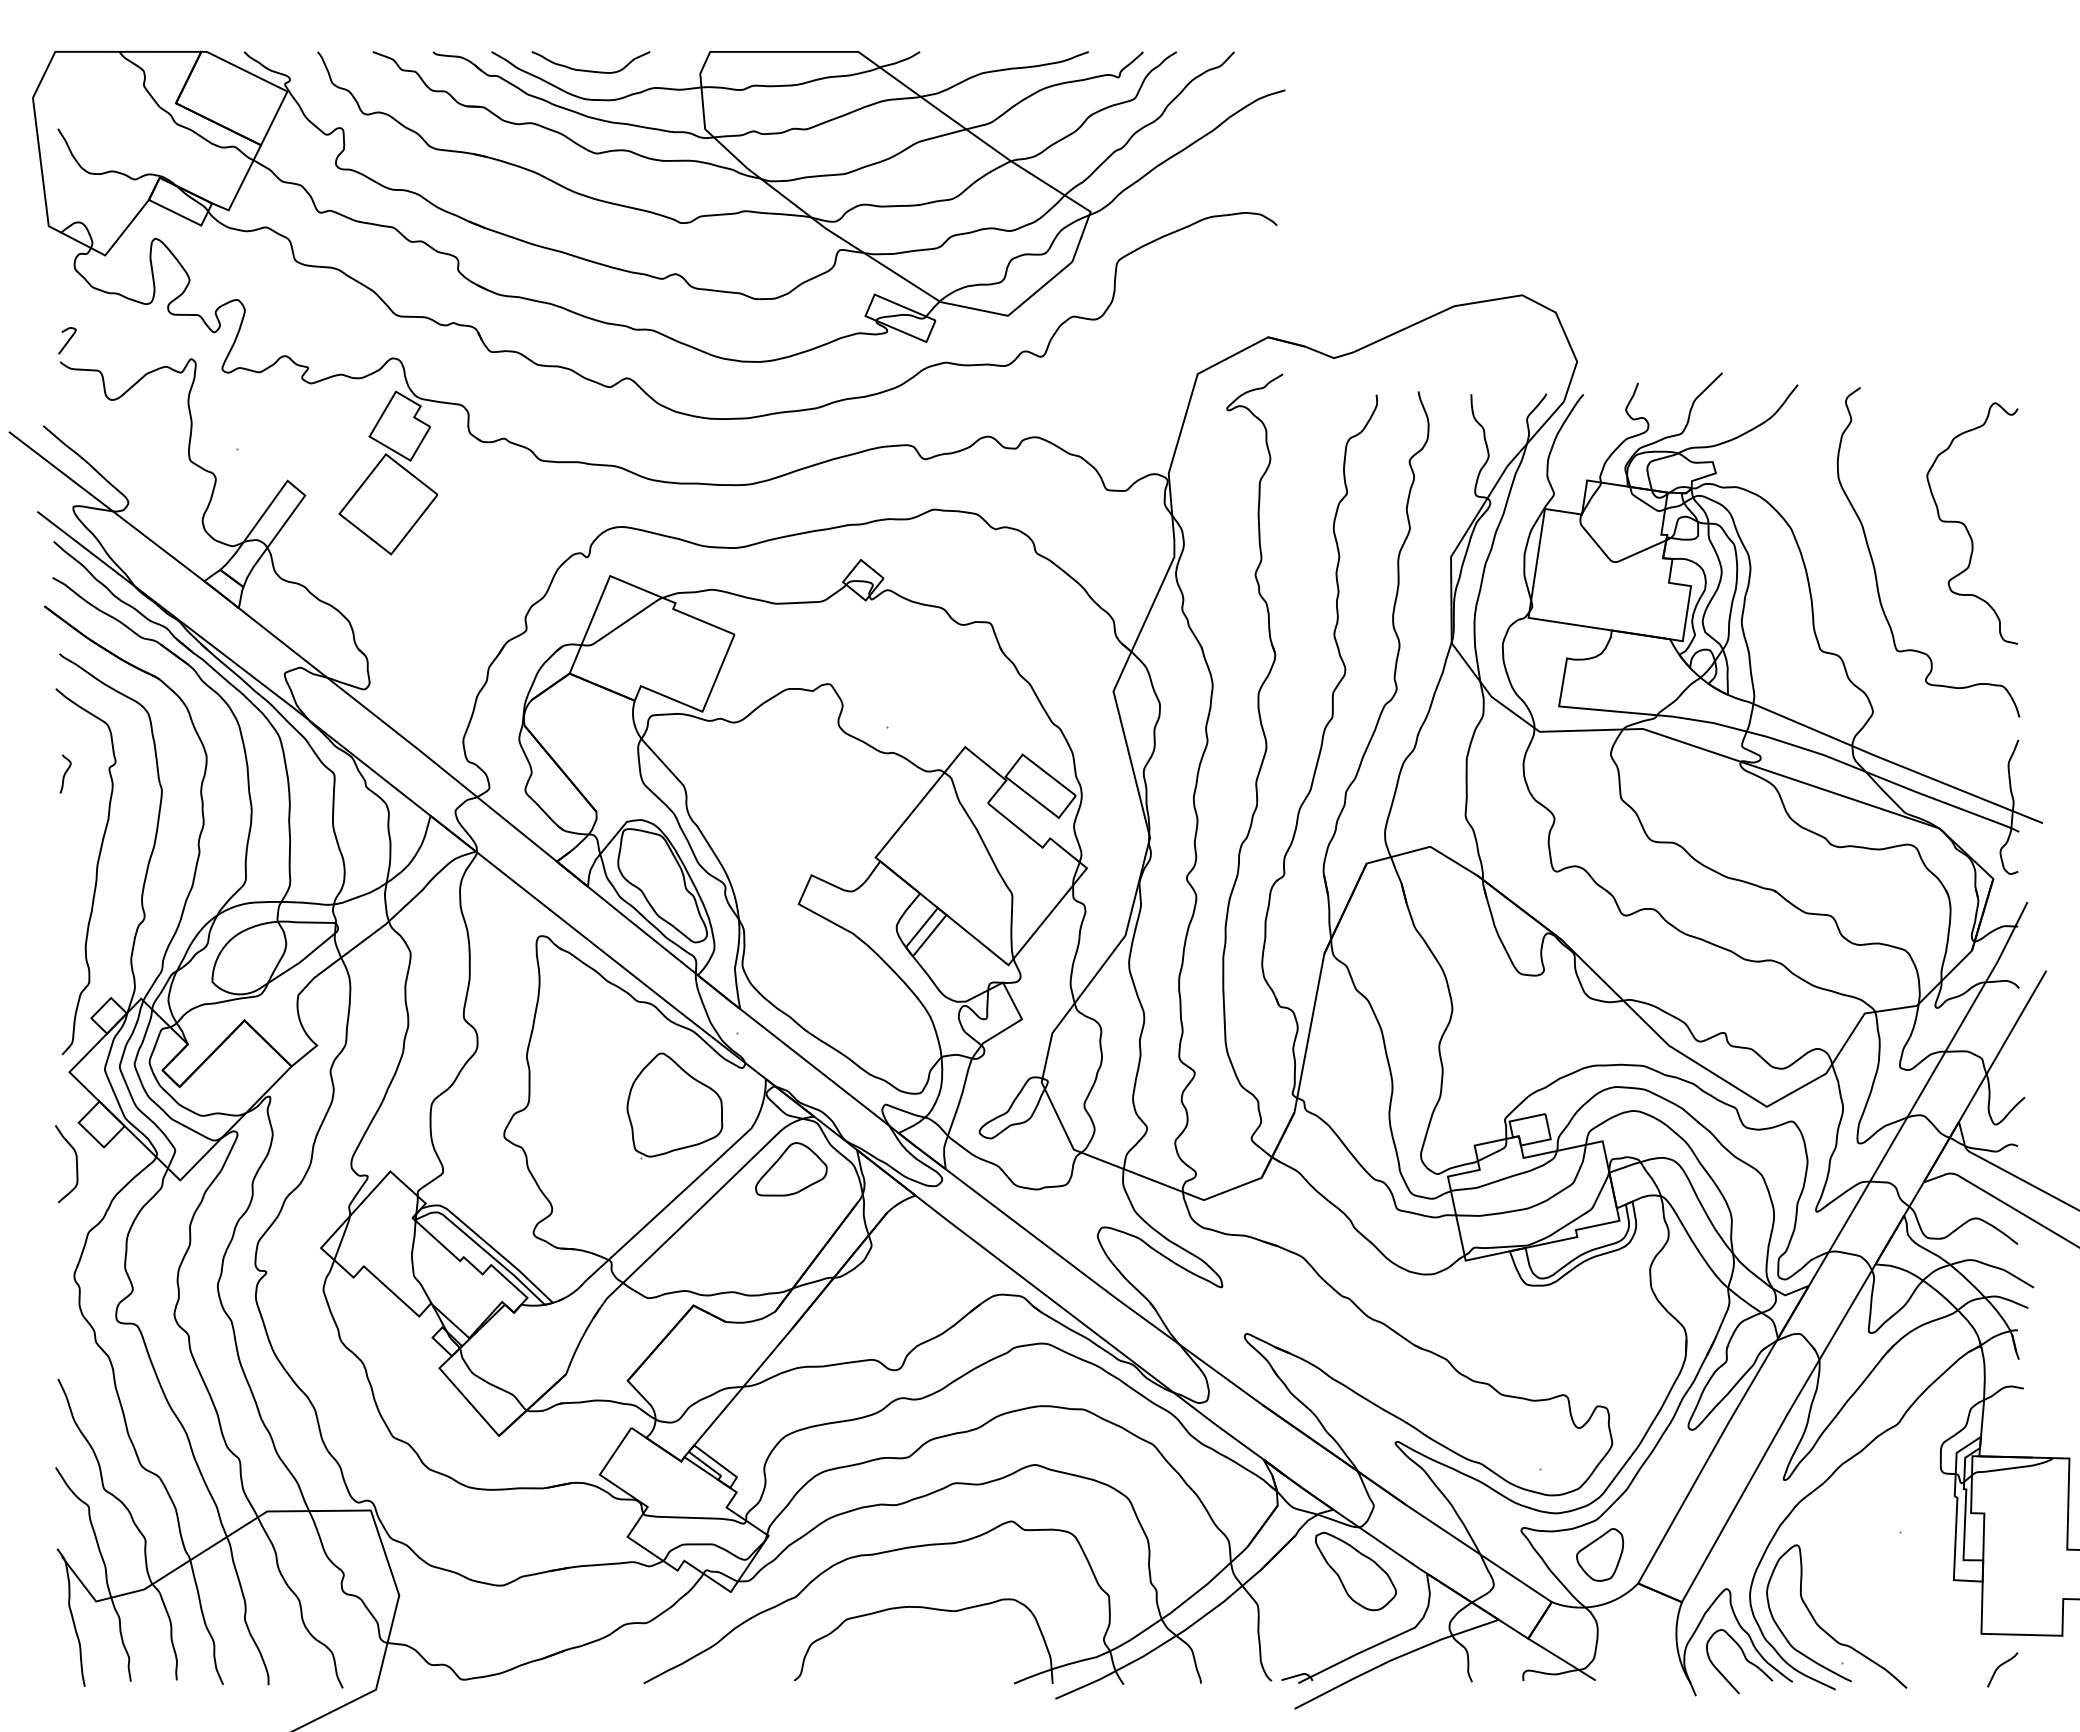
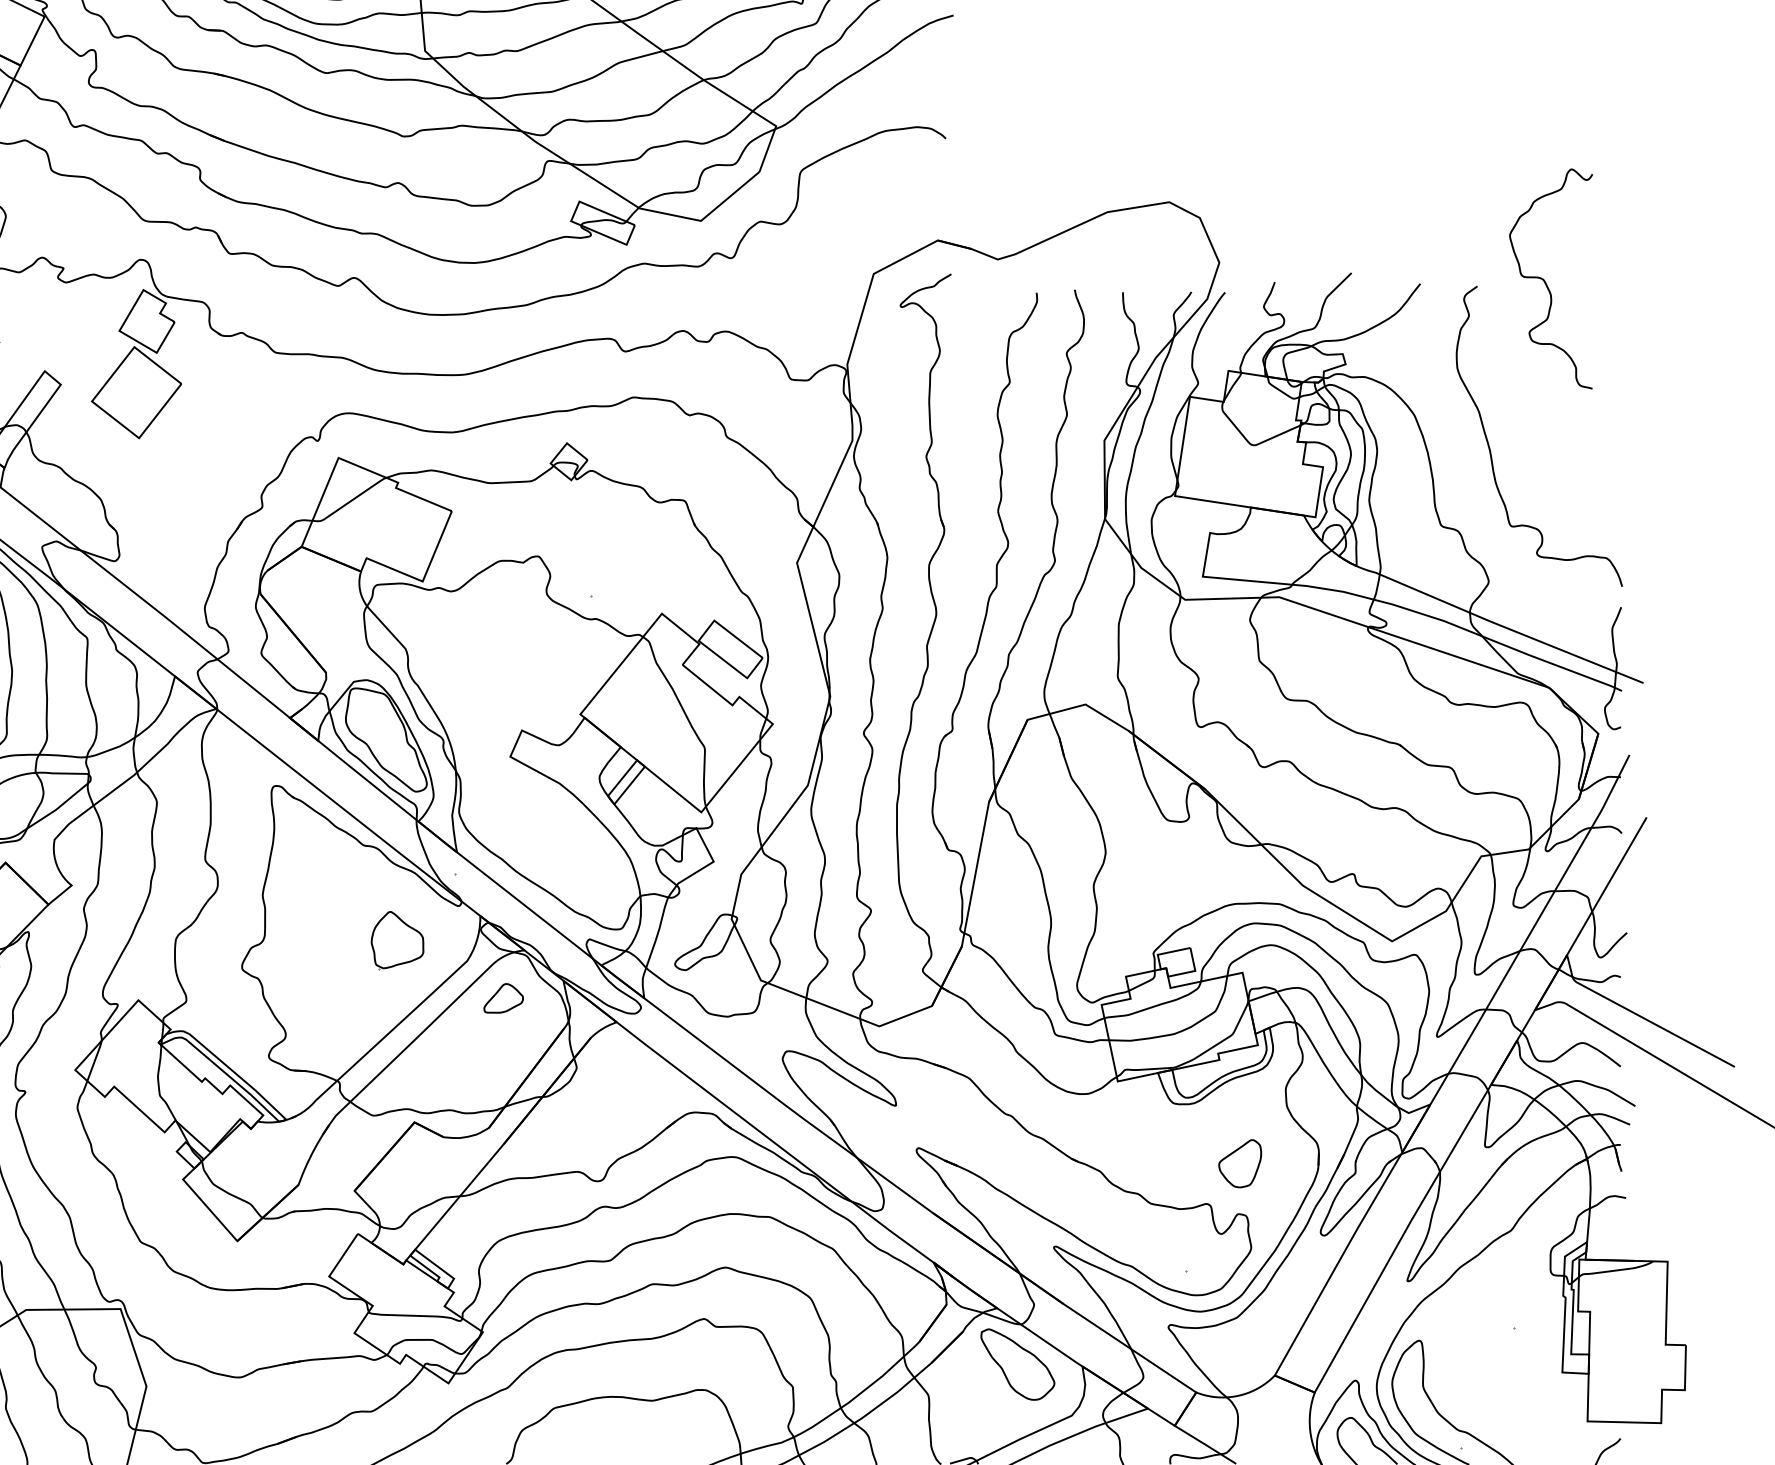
curve: (1966, 526) -> (1545, 281), moved
part: (674, 1105) -> (397, 940), size x0.6
part: (791, 1169) -> (503, 998), size x0.6
part: (1600, 1554) -> (1240, 1163), moved

